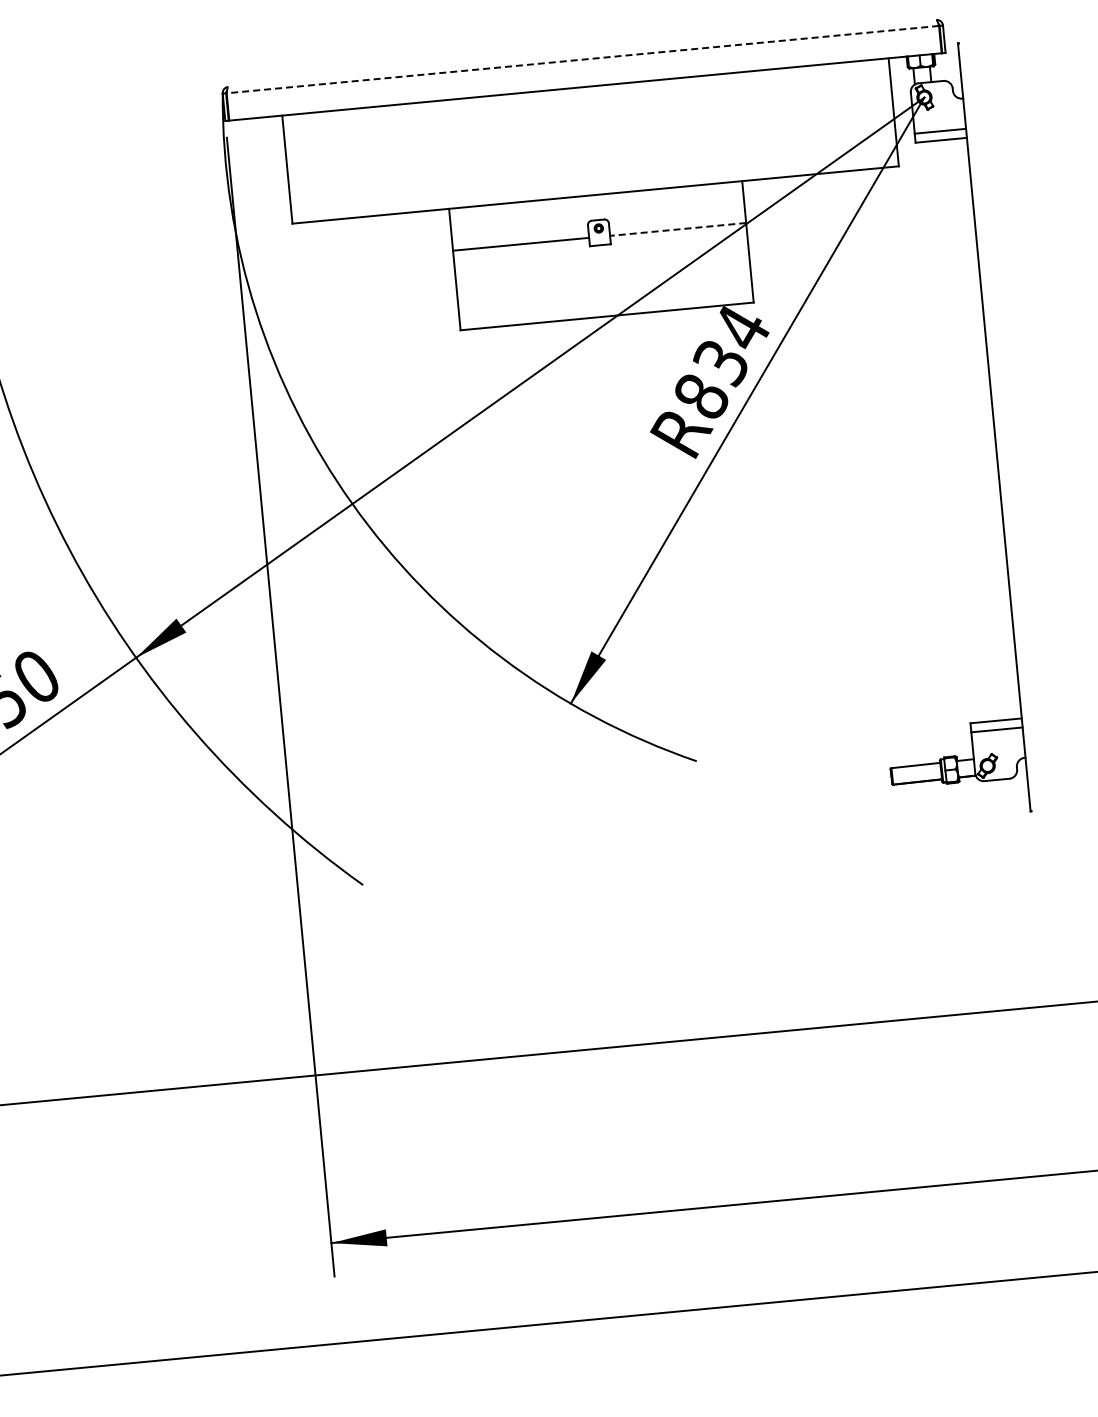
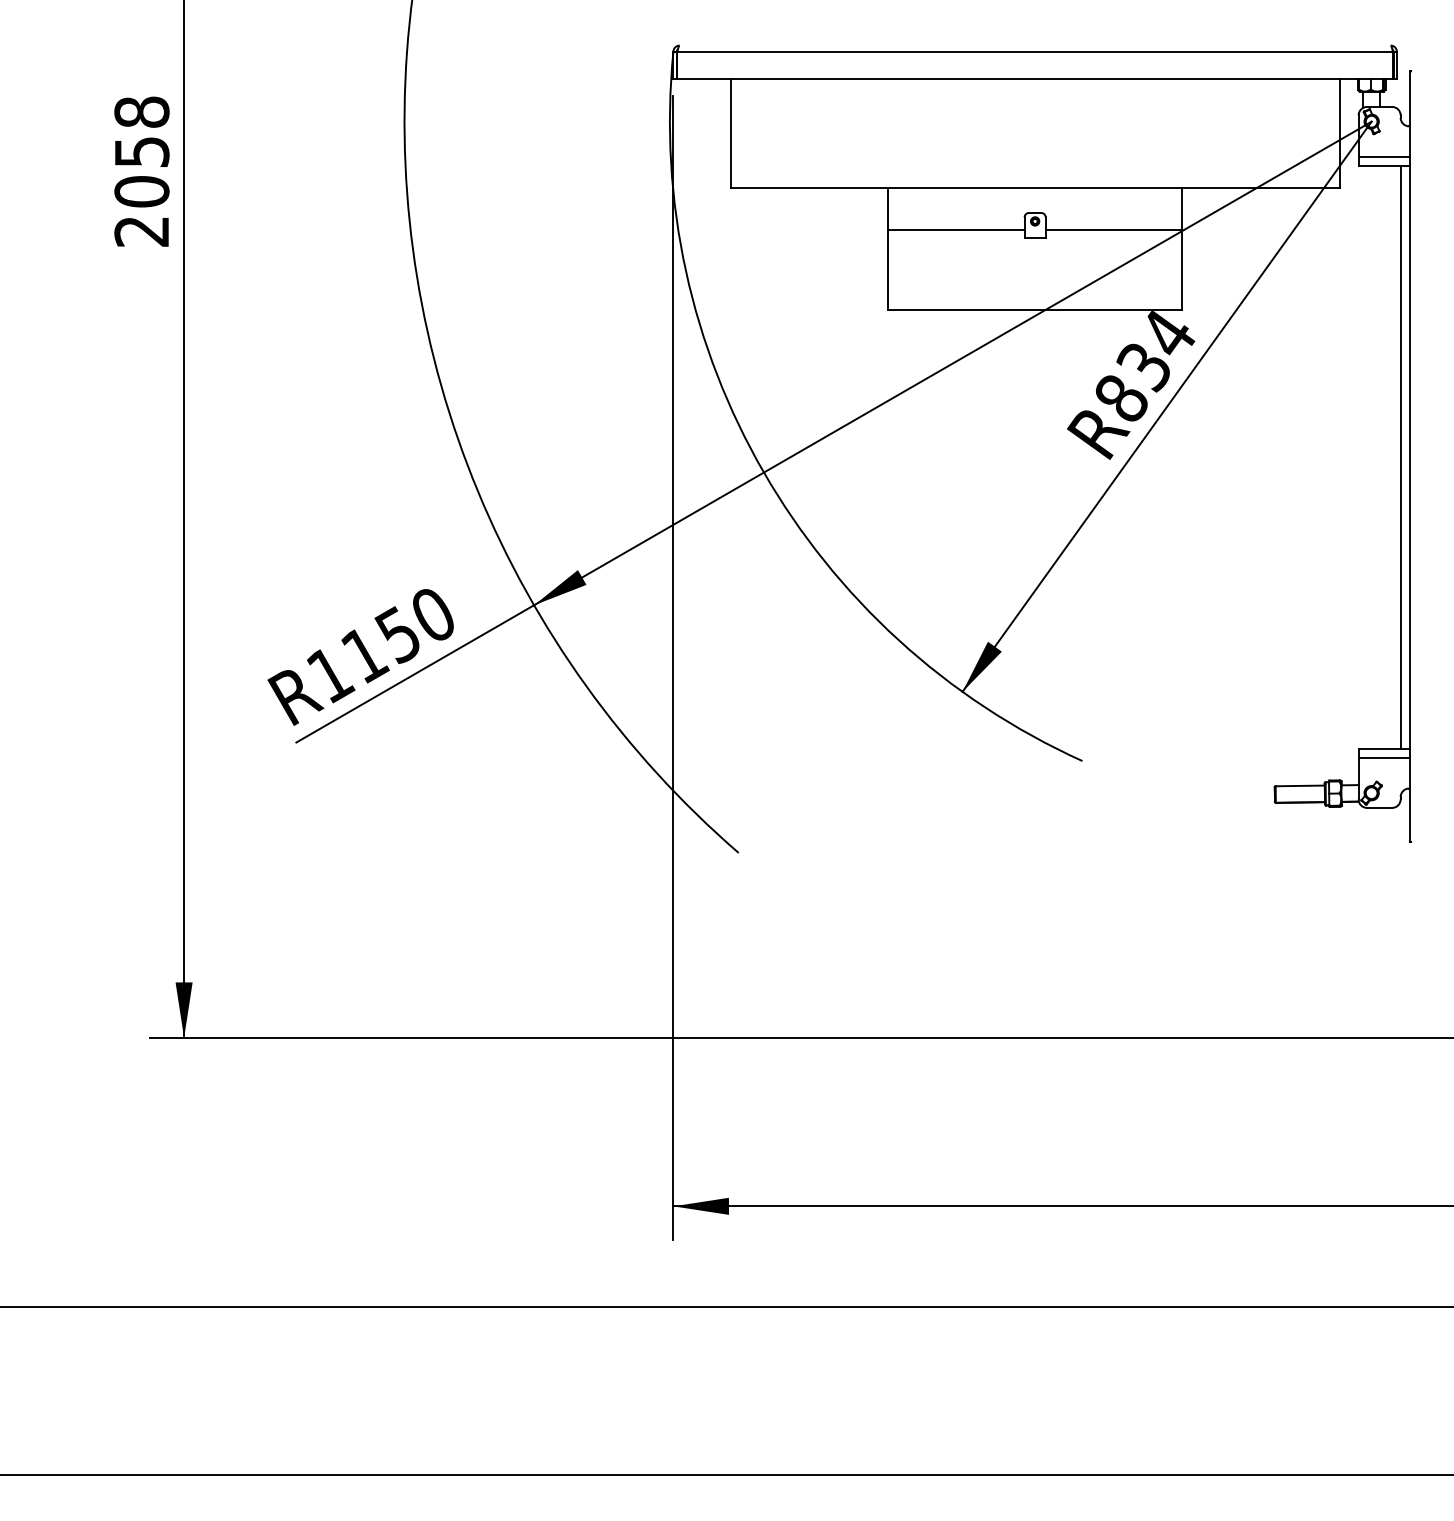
line: (583, 59) -> (1035, 51), dashed -> solid
line: (677, 229) -> (1113, 229), dashed -> solid
line: (984, 429) -> (1400, 457), added

